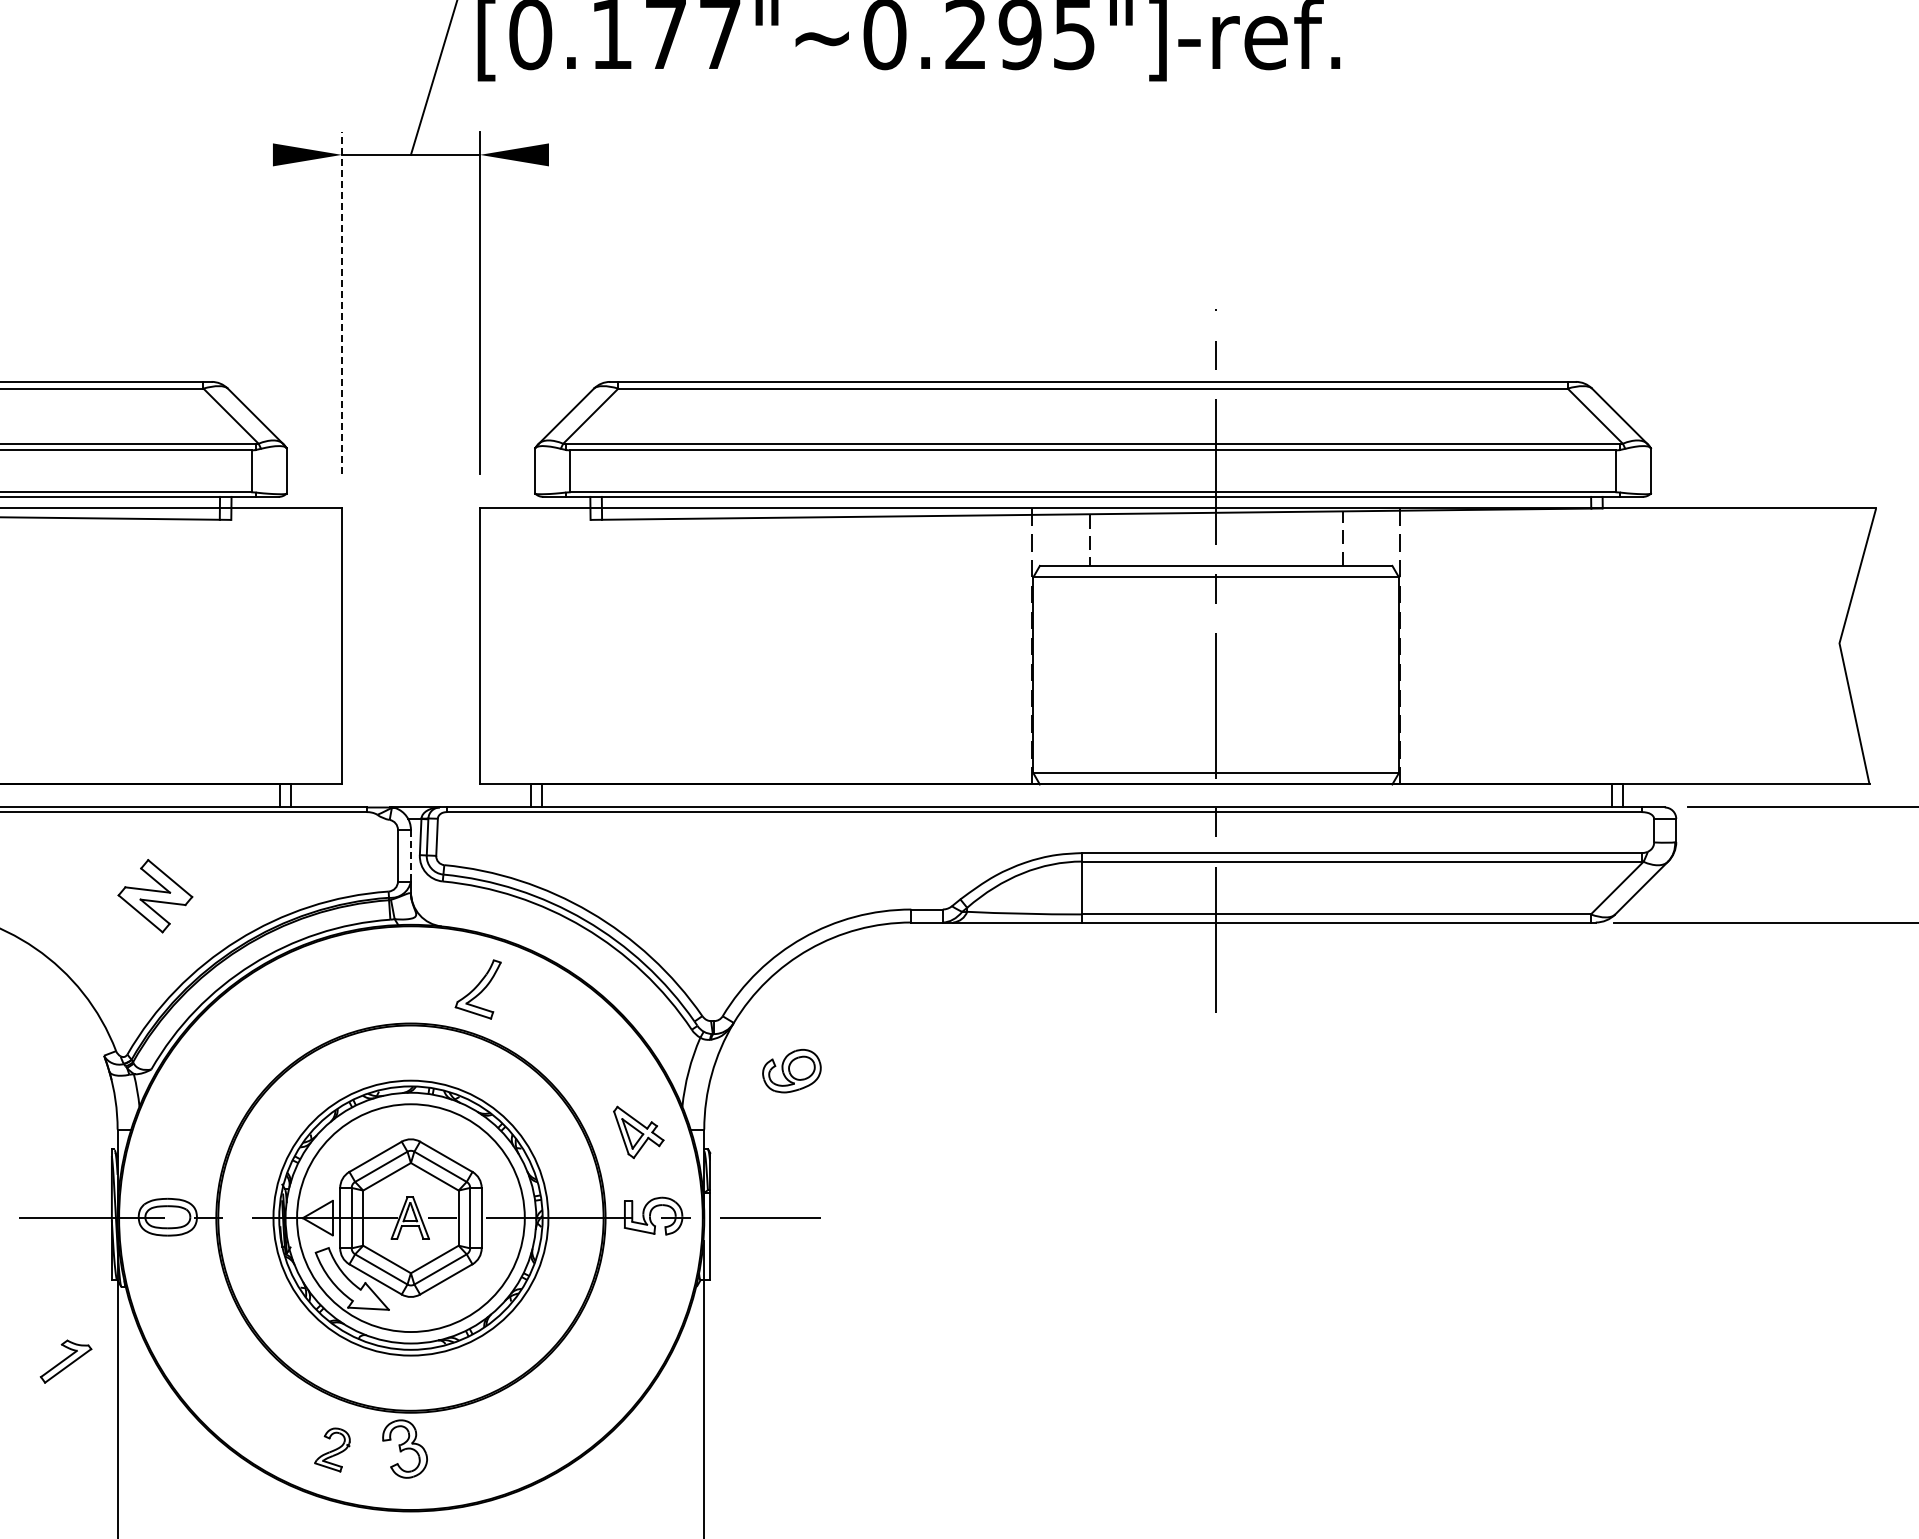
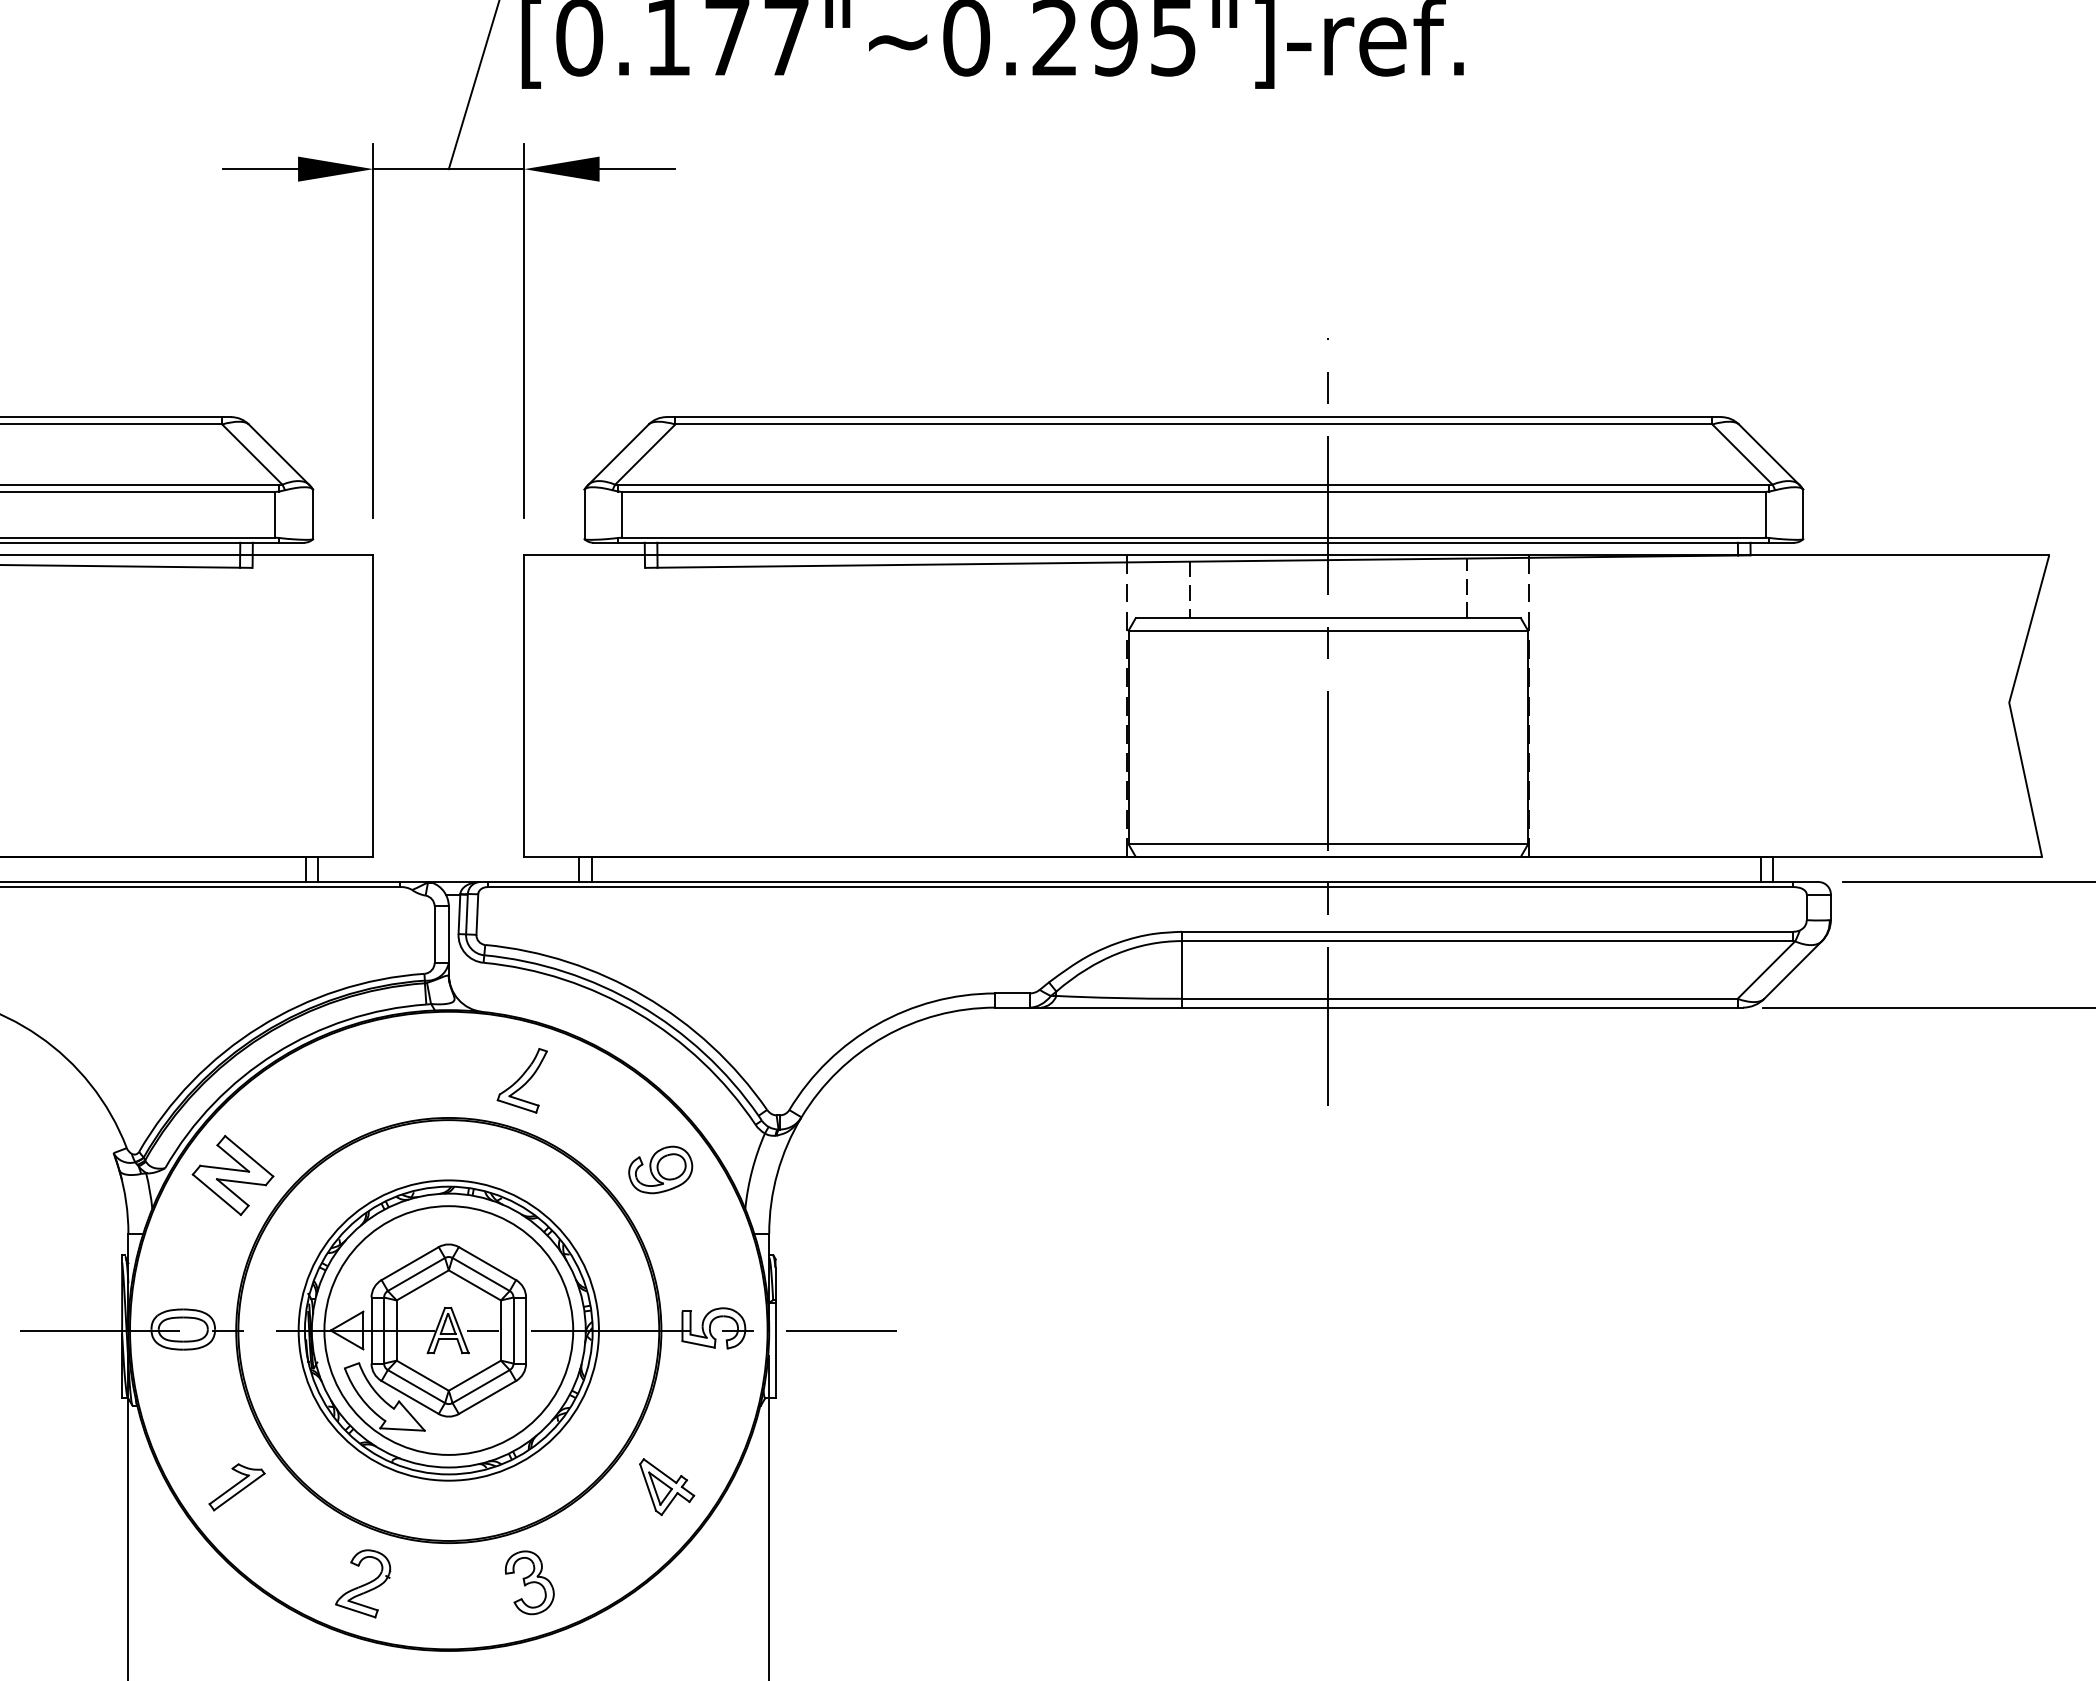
line: (237, 154) -> (259, 168), added
line: (583, 154) -> (637, 168), added
line: (341, 302) -> (372, 330), dashed -> solid
line: (410, 855) -> (448, 934), dashed -> solid
part: (155, 896) -> (233, 1175), moved
part: (791, 1071) -> (660, 1170), moved
part: (638, 1131) -> (666, 1486), moved
part: (65, 1361) -> (236, 1487), moved
part: (404, 1448) -> (529, 1582), moved
part: (332, 1449) -> (363, 1583), size x1.43

